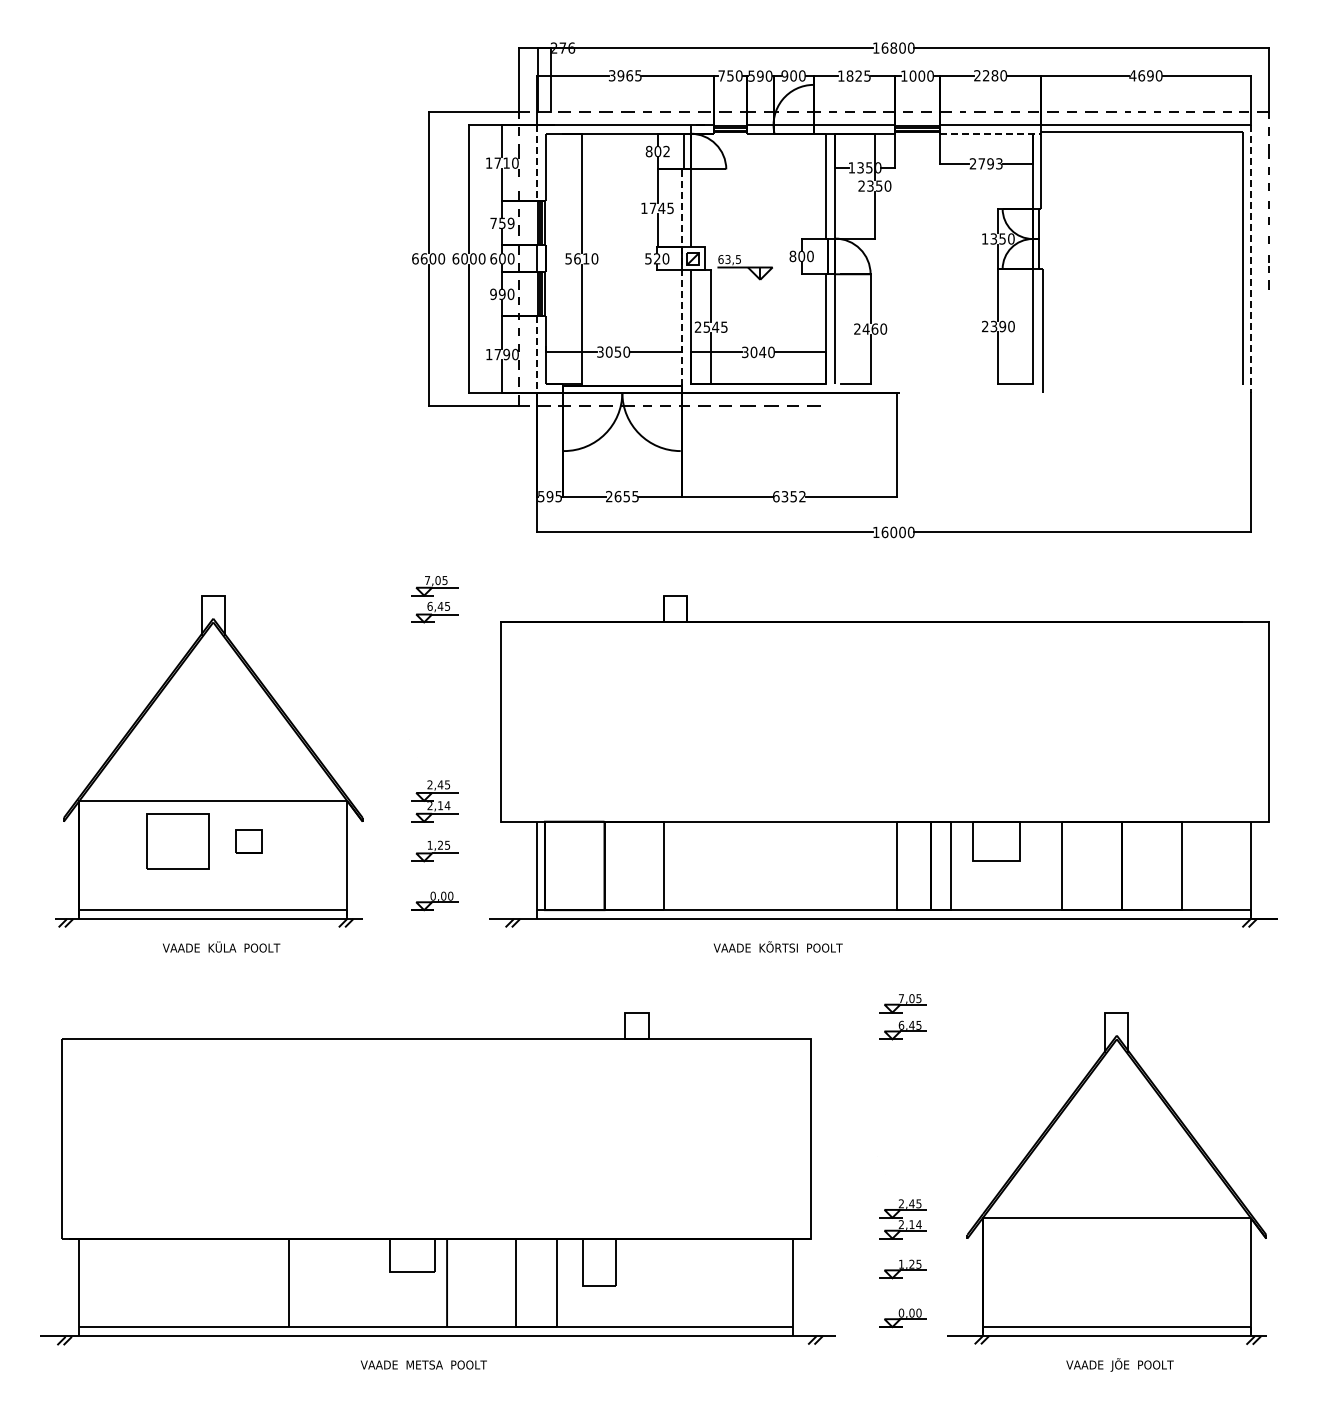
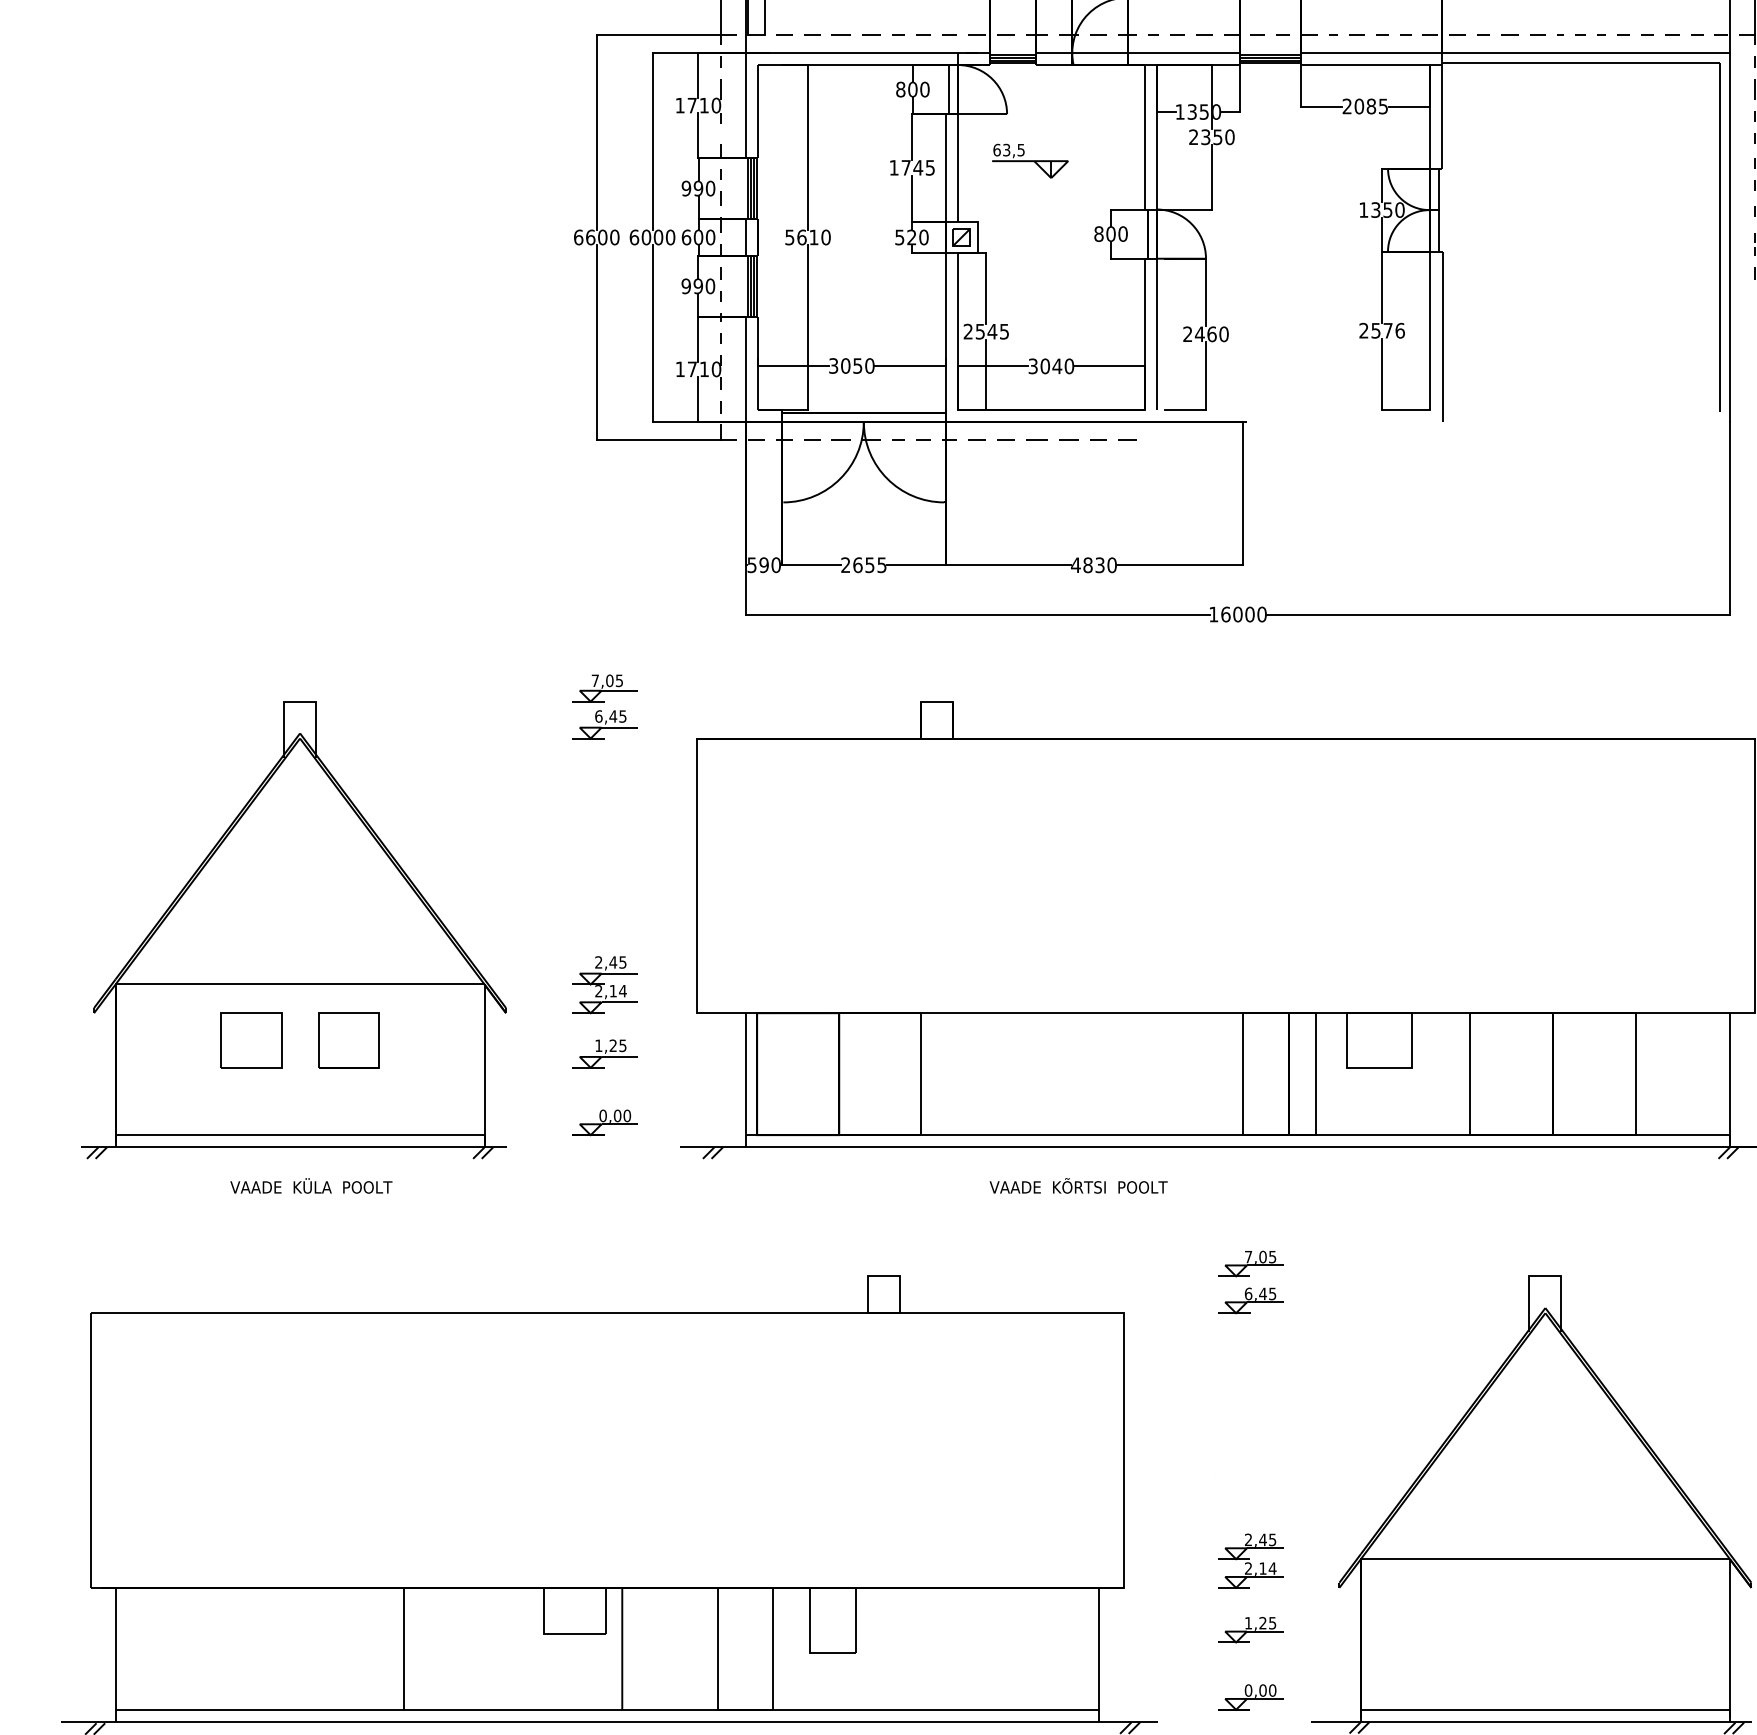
line: (990, 133) -> (1371, 64), dashed -> solid
text: (666, 151) -> (924, 89), 802 -> 800
line: (536, 163) -> (745, 106), dashed -> solid
text: (990, 163) -> (1371, 106), 2793 -> 2085
text: (502, 223) -> (698, 188), 759 -> 990
line: (1250, 258) -> (1729, 236), dashed -> solid
part: (744, 267) -> (1029, 161), moved
line: (681, 277) -> (945, 263), dashed -> solid
text: (1002, 326) -> (1387, 330), 2390 -> 2576
text: (506, 354) -> (704, 369), 1790 -> 1710
line: (536, 355) -> (745, 370), dashed -> solid
text: (558, 496) -> (775, 565), 595 -> 590
text: (788, 496) -> (1092, 565), 6352 -> 4830
part: (177, 841) -> (250, 1040), size x0.71
part: (248, 841) -> (348, 1040), size x1.67

